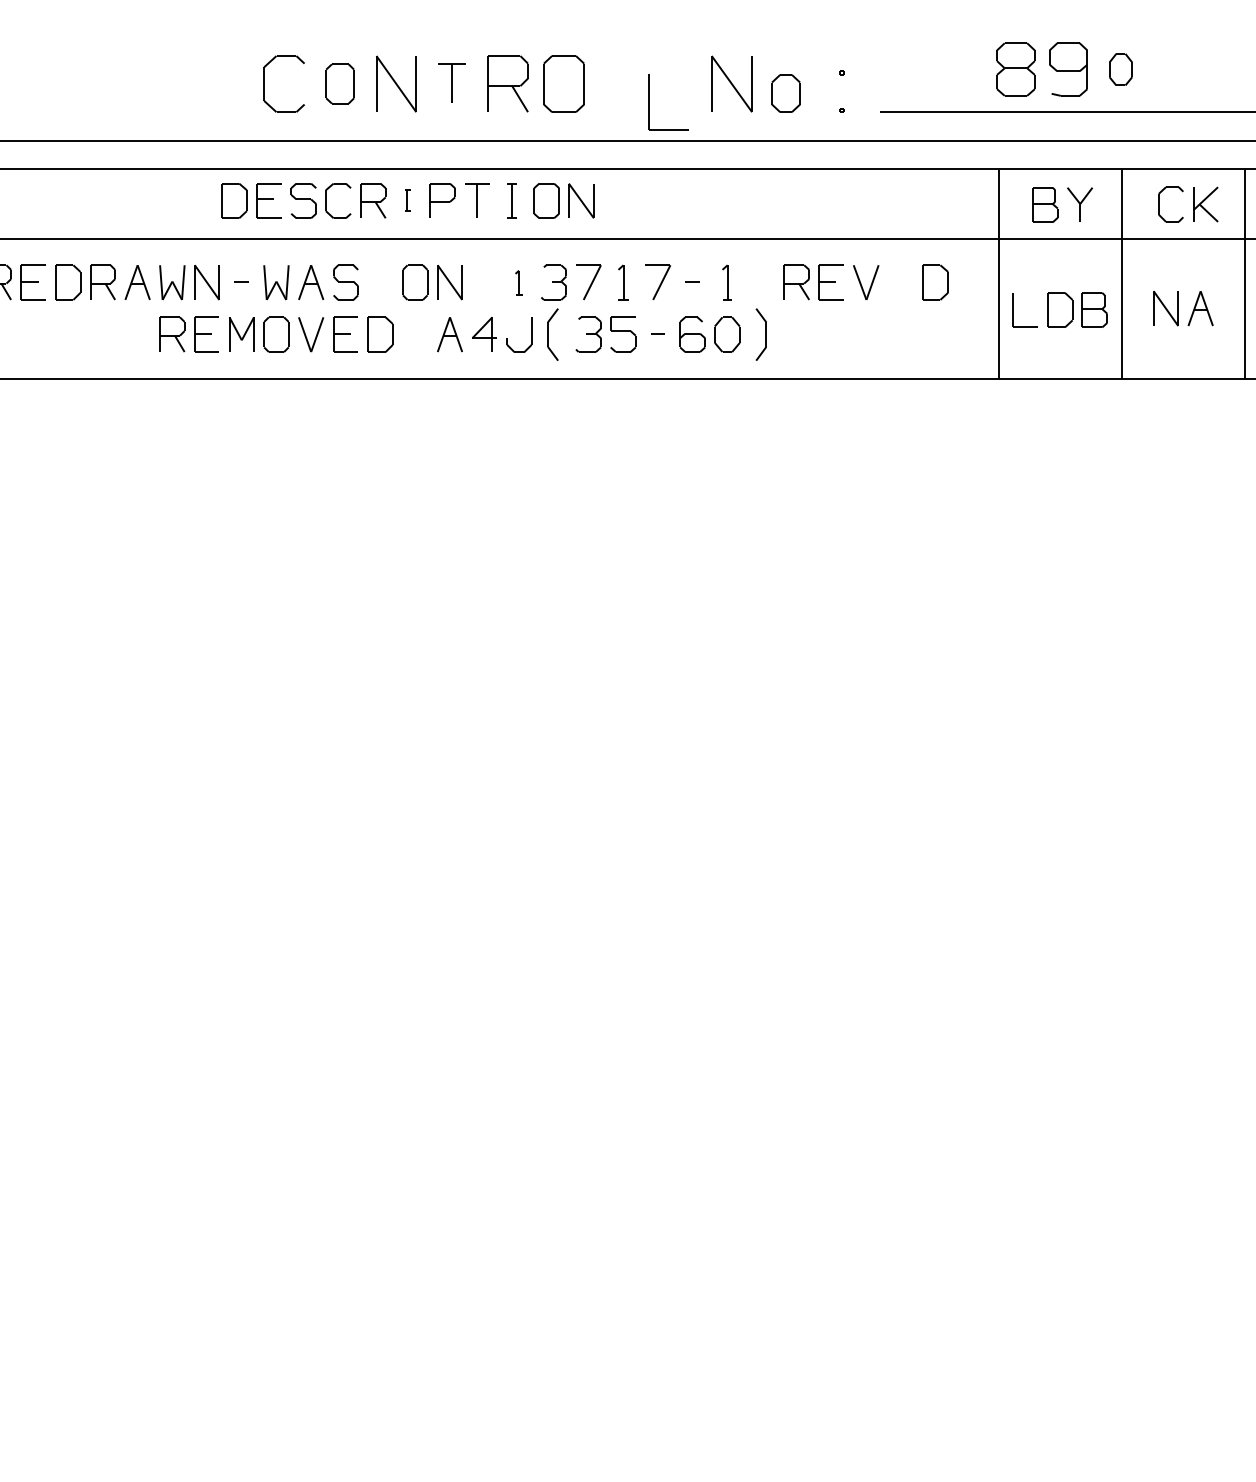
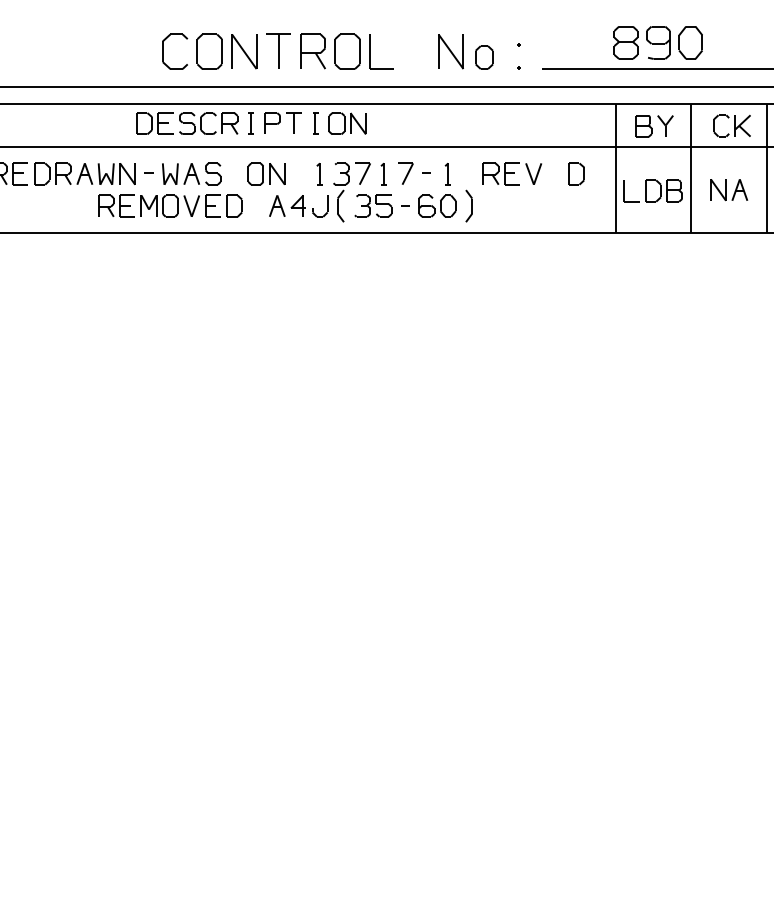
part: (1120, 69) -> (690, 42), size x1.67
part: (451, 82) -> (278, 50), size x1.43
part: (339, 83) -> (209, 51), size x1.43
part: (649, 101) -> (370, 51), moved
part: (406, 200) -> (250, 123), size x1.67
part: (518, 283) -> (319, 174), size x1.43

